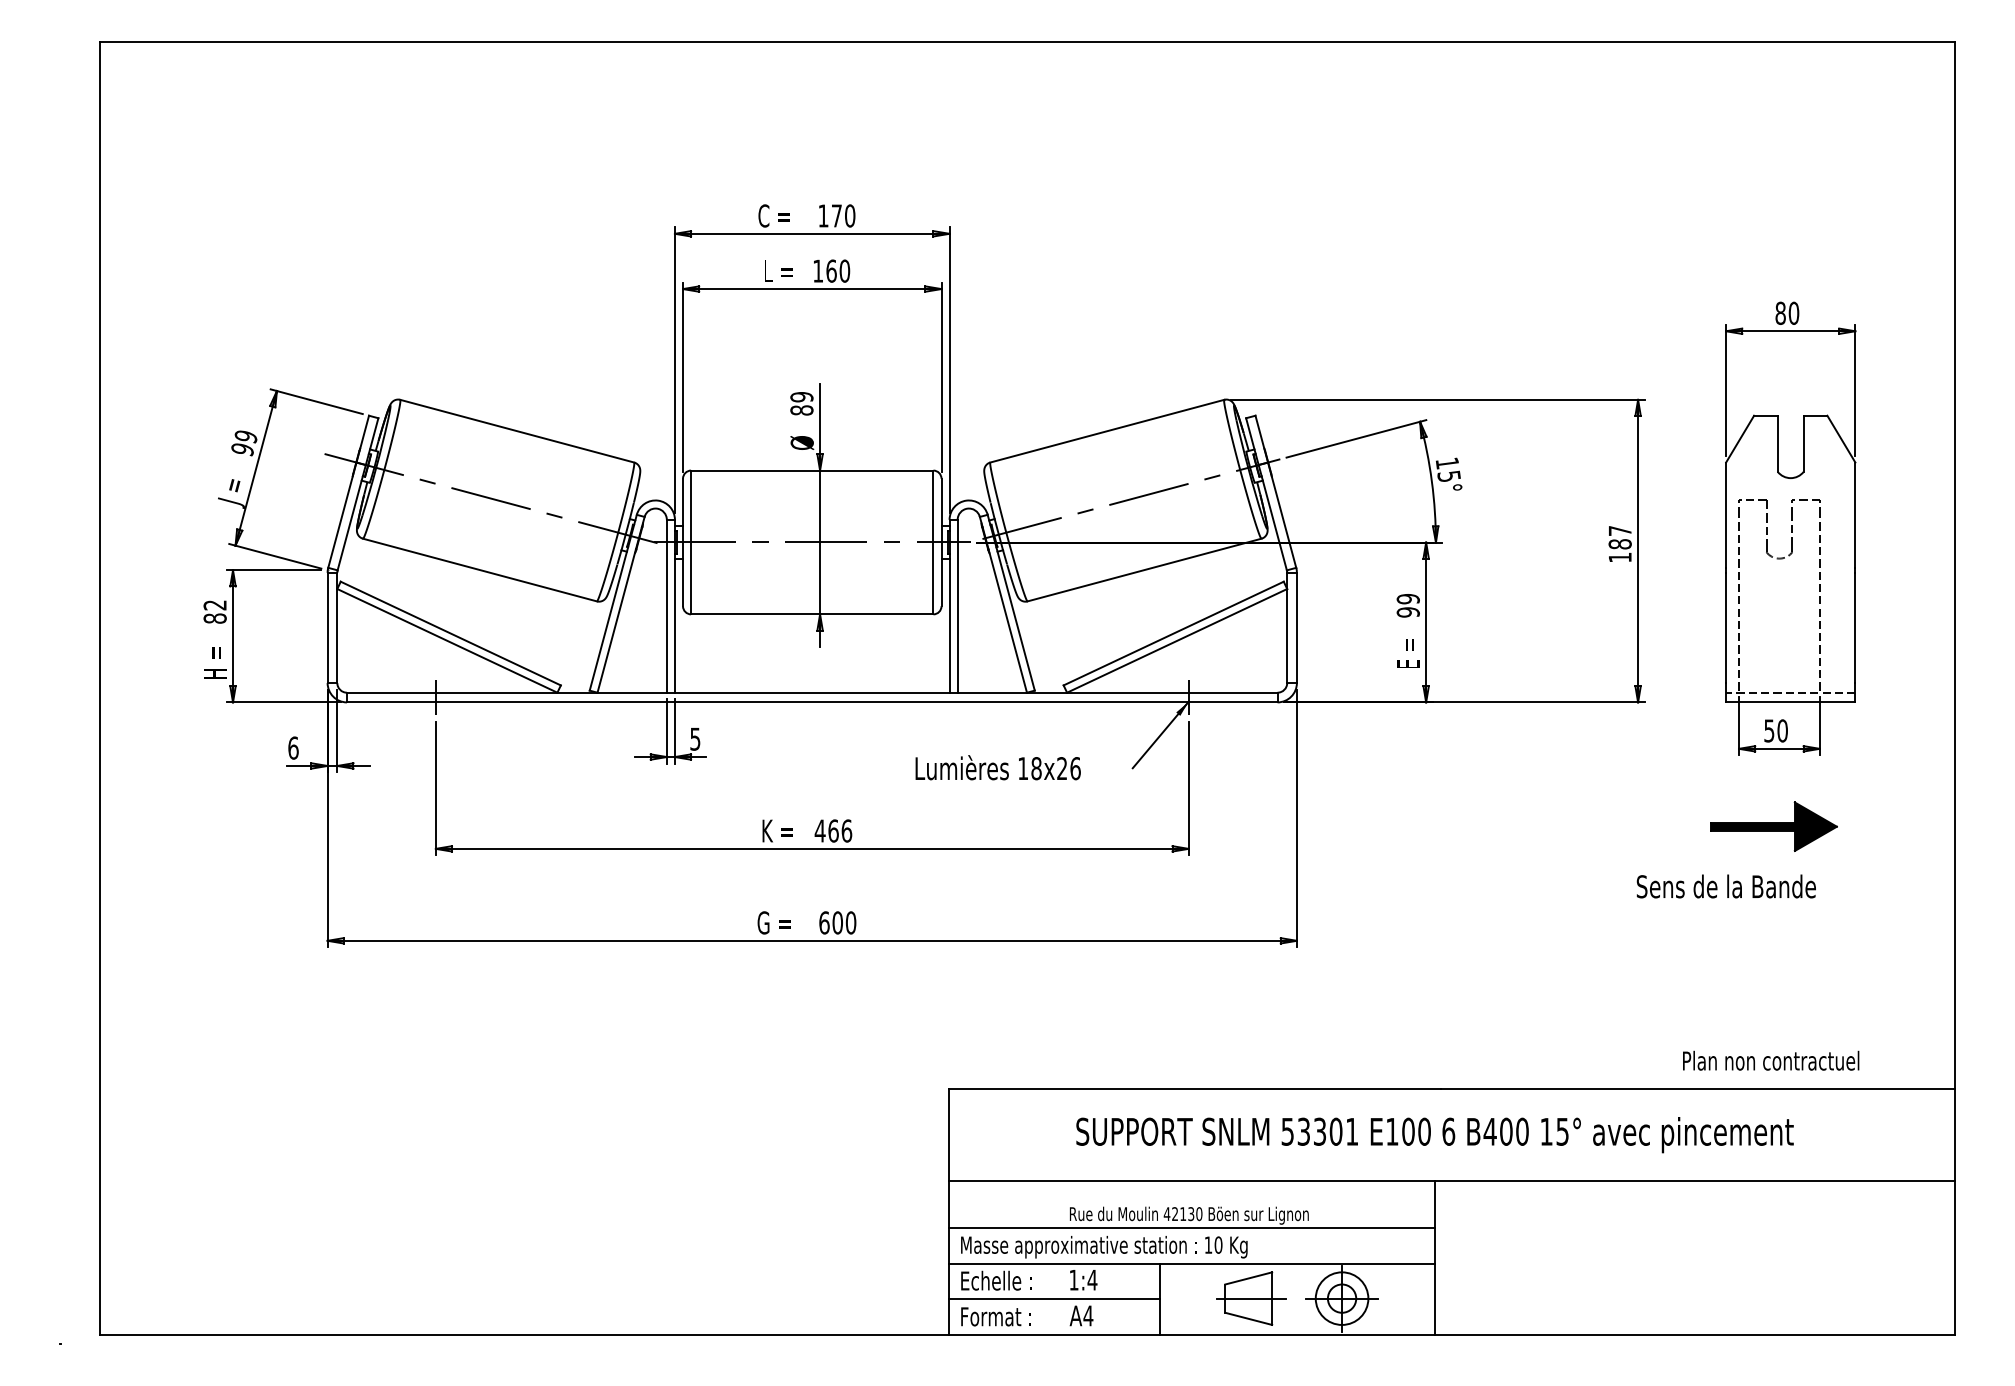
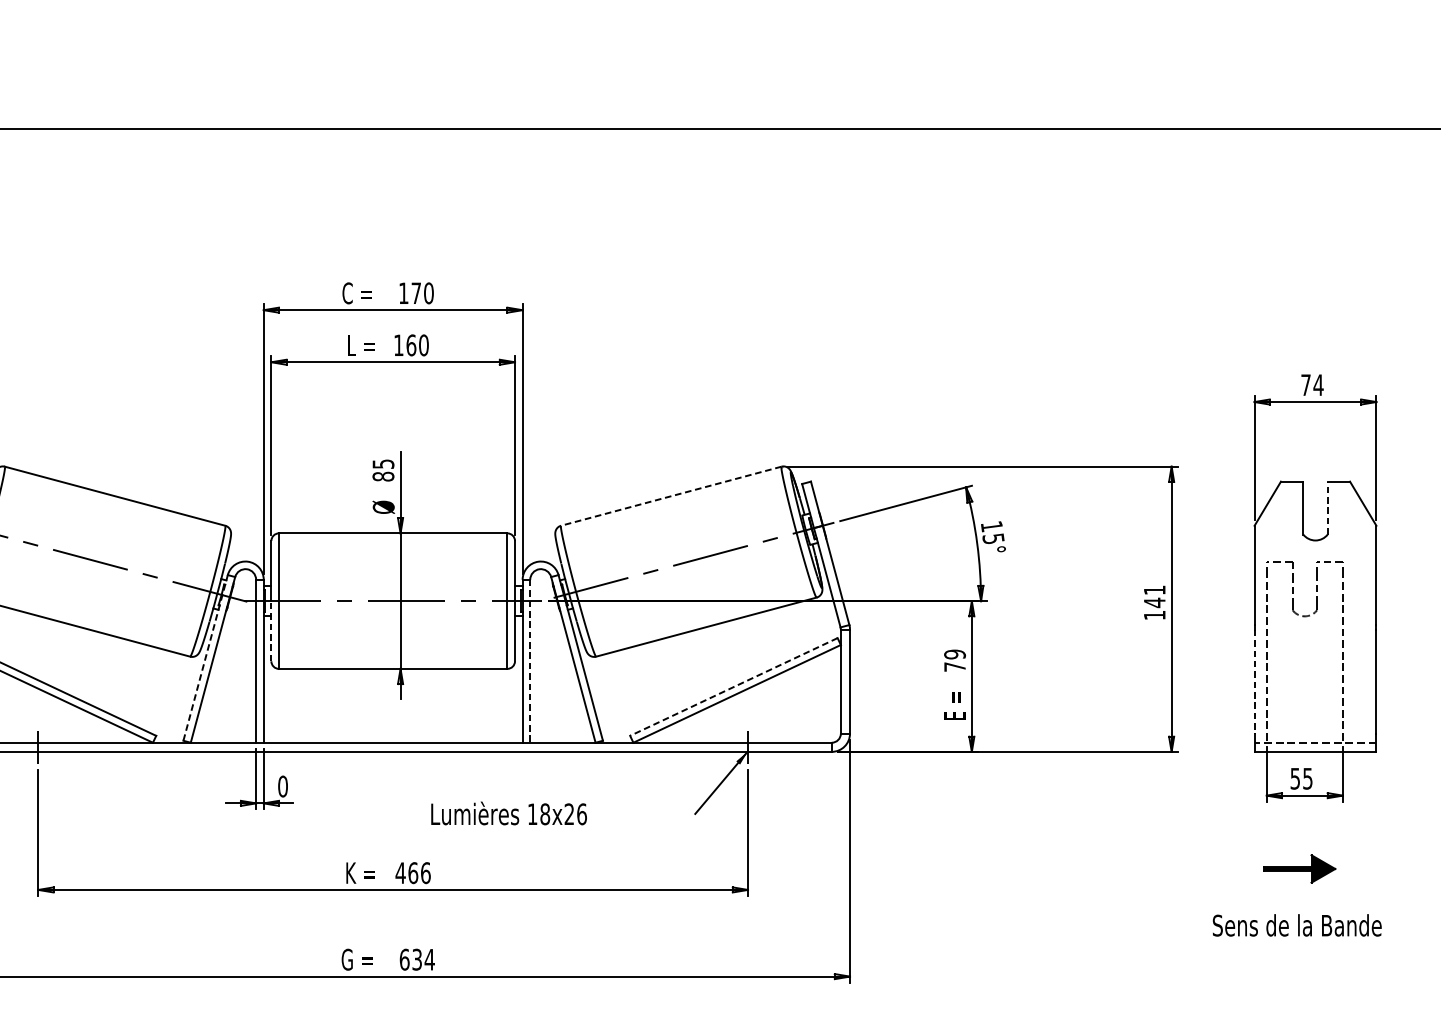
text: (1787, 312) -> (1312, 384), 80 -> 74
text: (801, 397) -> (383, 464), 89 -> 85
line: (1106, 431) -> (670, 496), solid -> dashed
line: (1803, 443) -> (1327, 507), solid -> dashed
text: (1619, 537) -> (1154, 596), 187 -> 141
line: (683, 574) -> (271, 631), solid -> dashed
line: (613, 602) -> (205, 657), solid -> dashed
line: (957, 606) -> (530, 661), solid -> dashed
text: (1407, 612) -> (954, 667), 99 -> 79
line: (1726, 628) -> (1254, 682), solid -> dashed
line: (1173, 633) -> (733, 686), solid -> dashed
text: (1782, 730) -> (1307, 778), 50 -> 55
text: (695, 738) -> (283, 785), 5 -> 0
text: (997, 767) -> (508, 813), moved
part: (1773, 826) -> (1299, 868), size x0.6
text: (1725, 886) -> (1296, 925), moved
text: (844, 922) -> (423, 959), 600 -> 634

